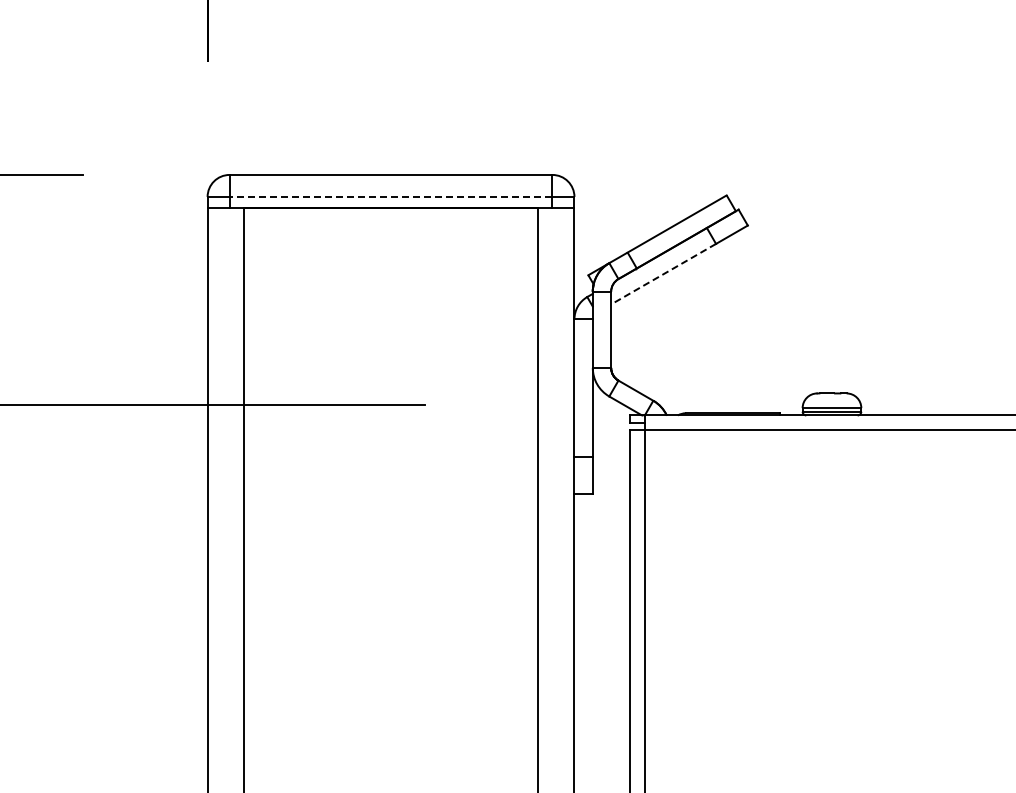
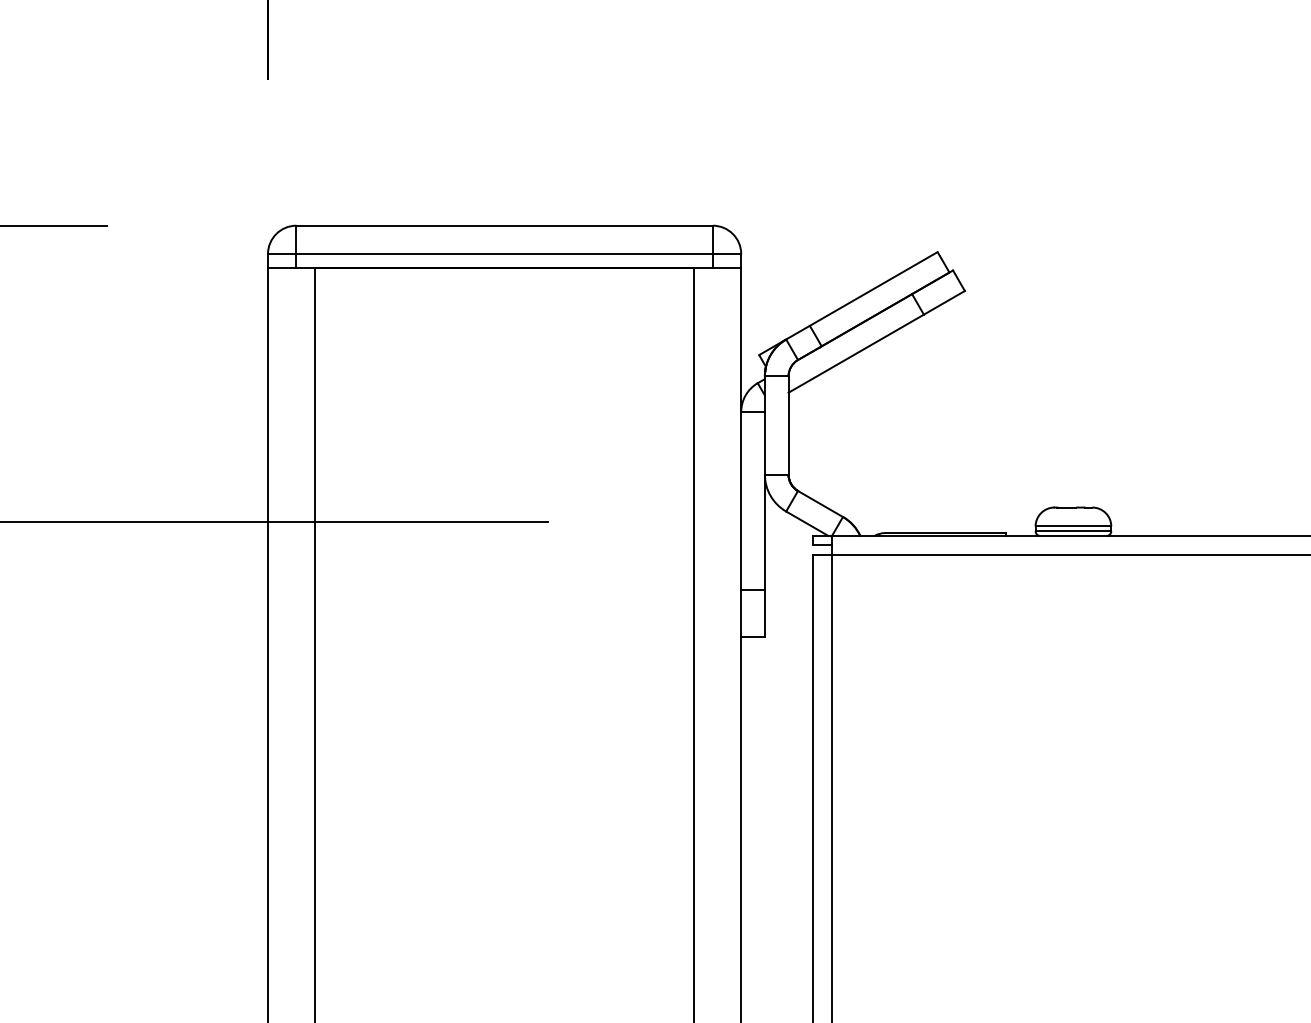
line: (390, 196) -> (503, 253), dashed -> solid
line: (663, 274) -> (856, 354), dashed -> solid

